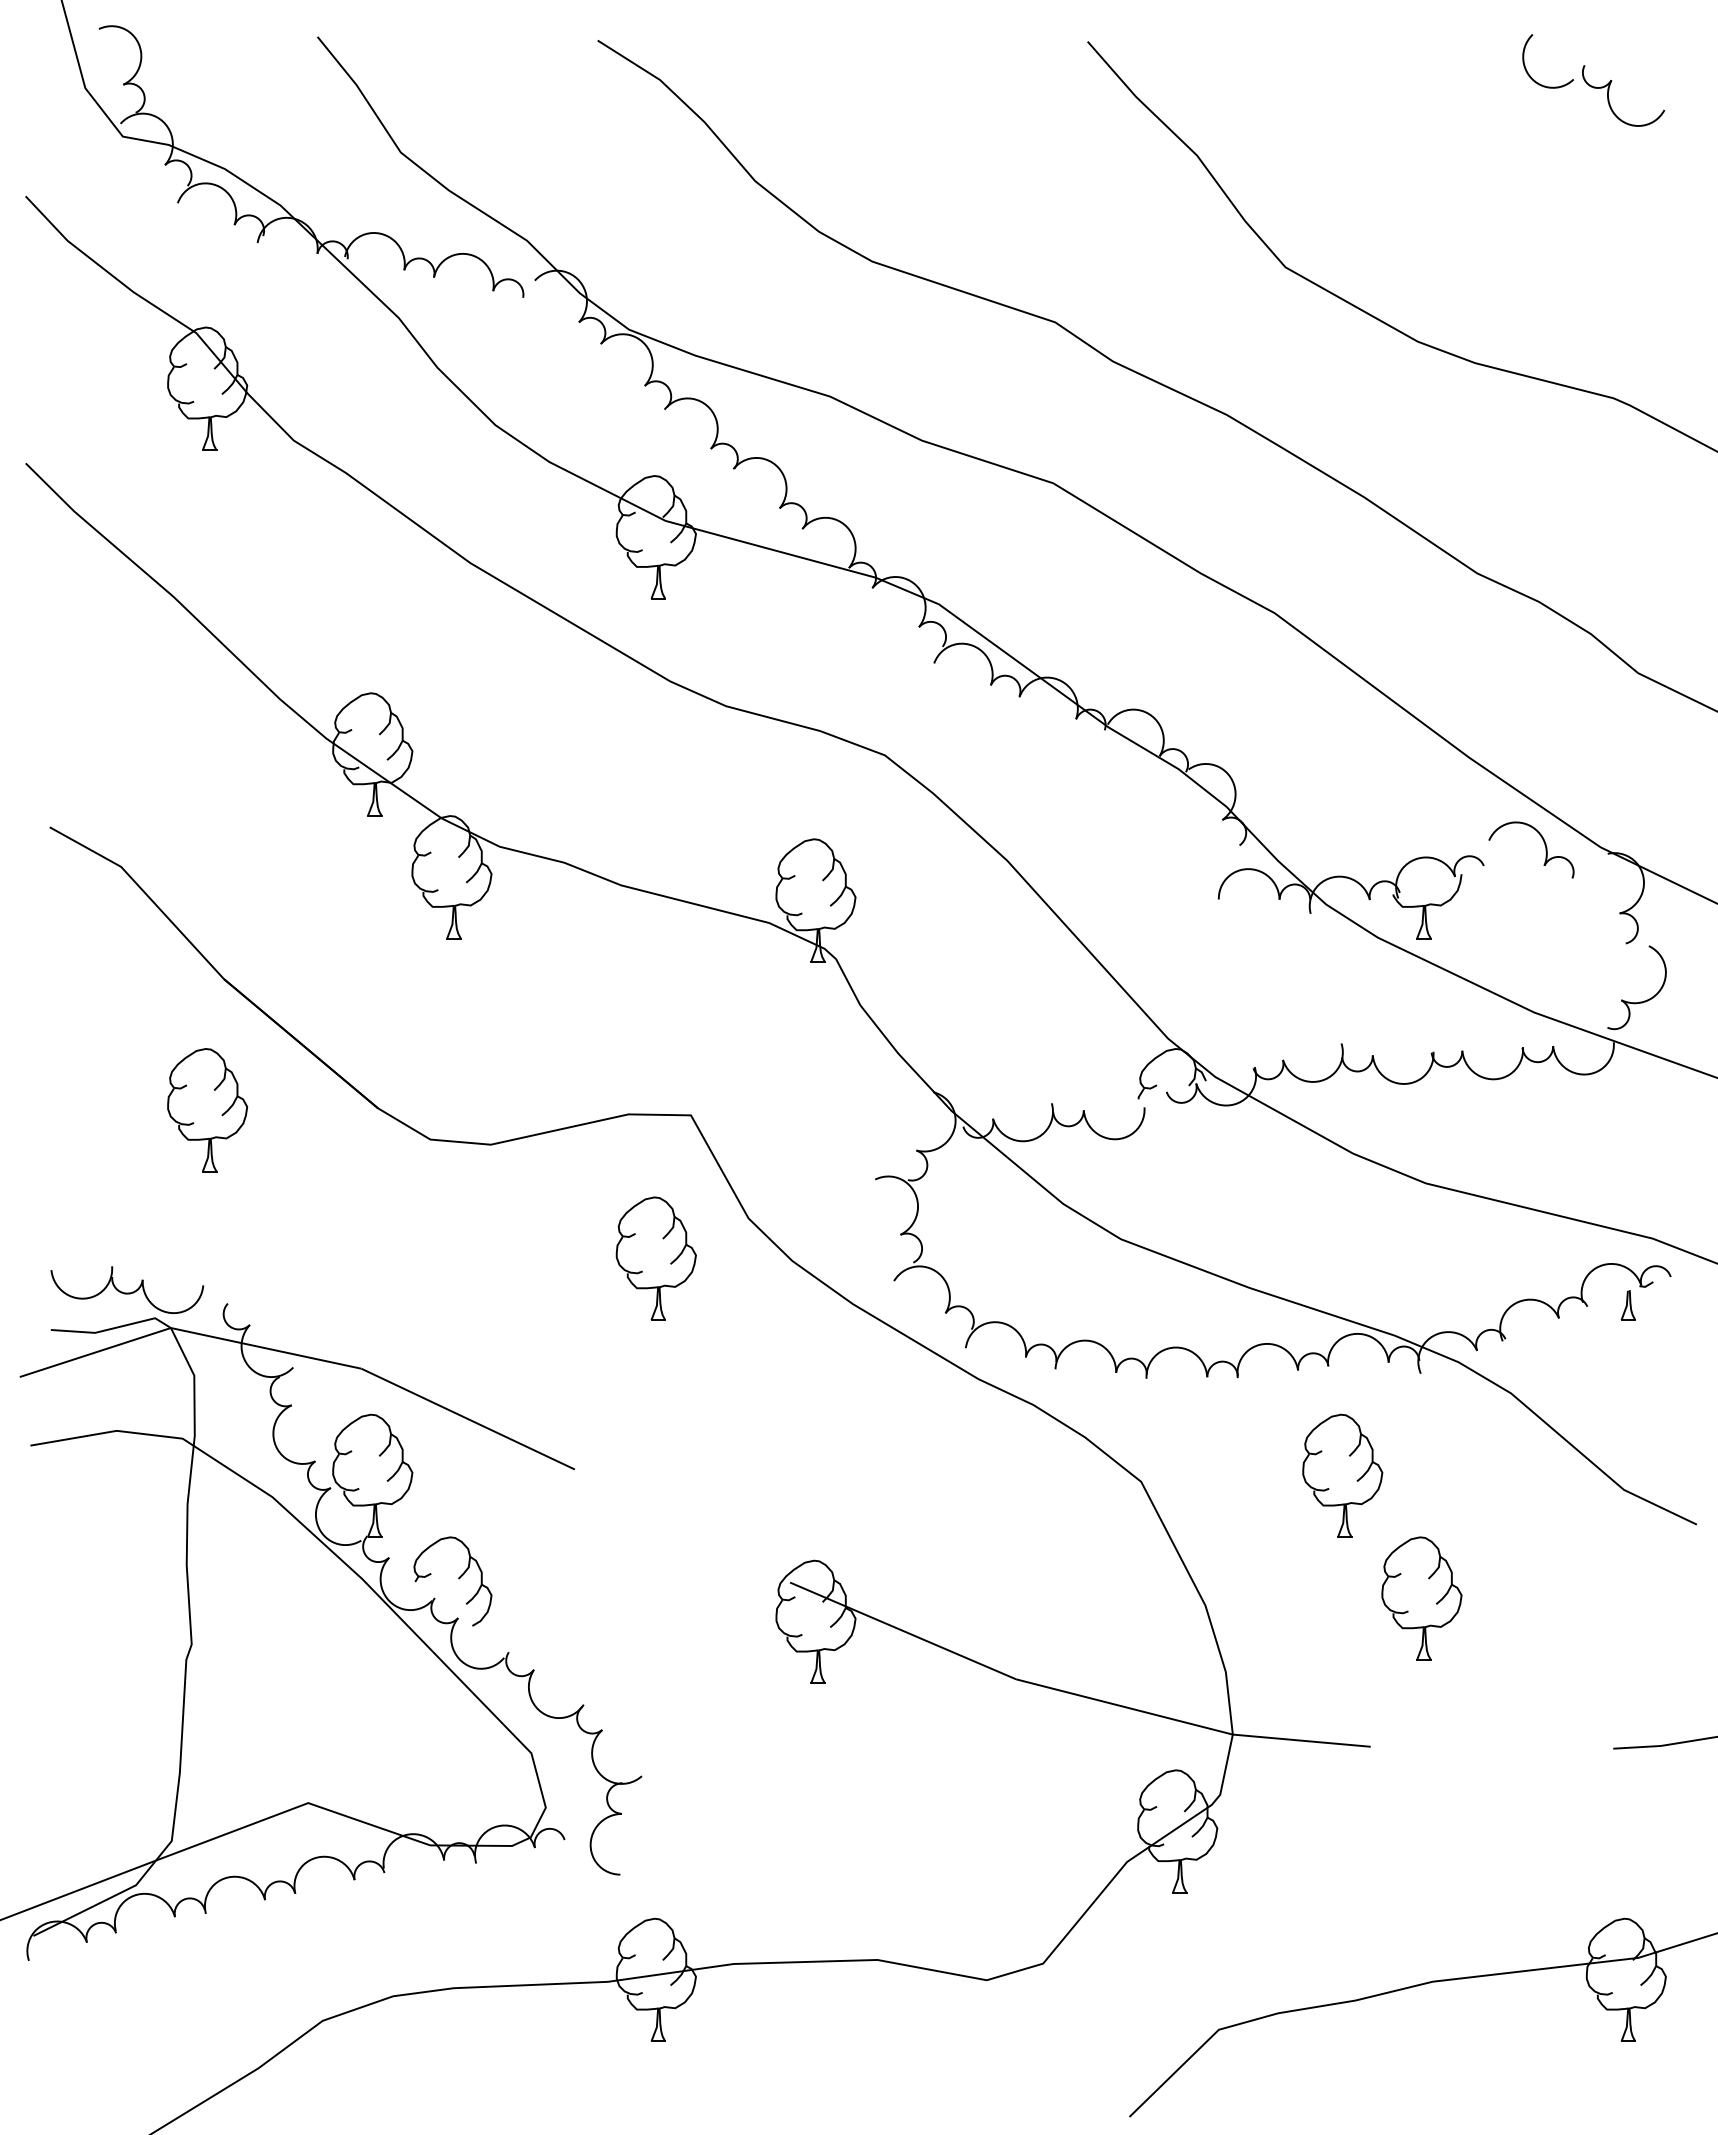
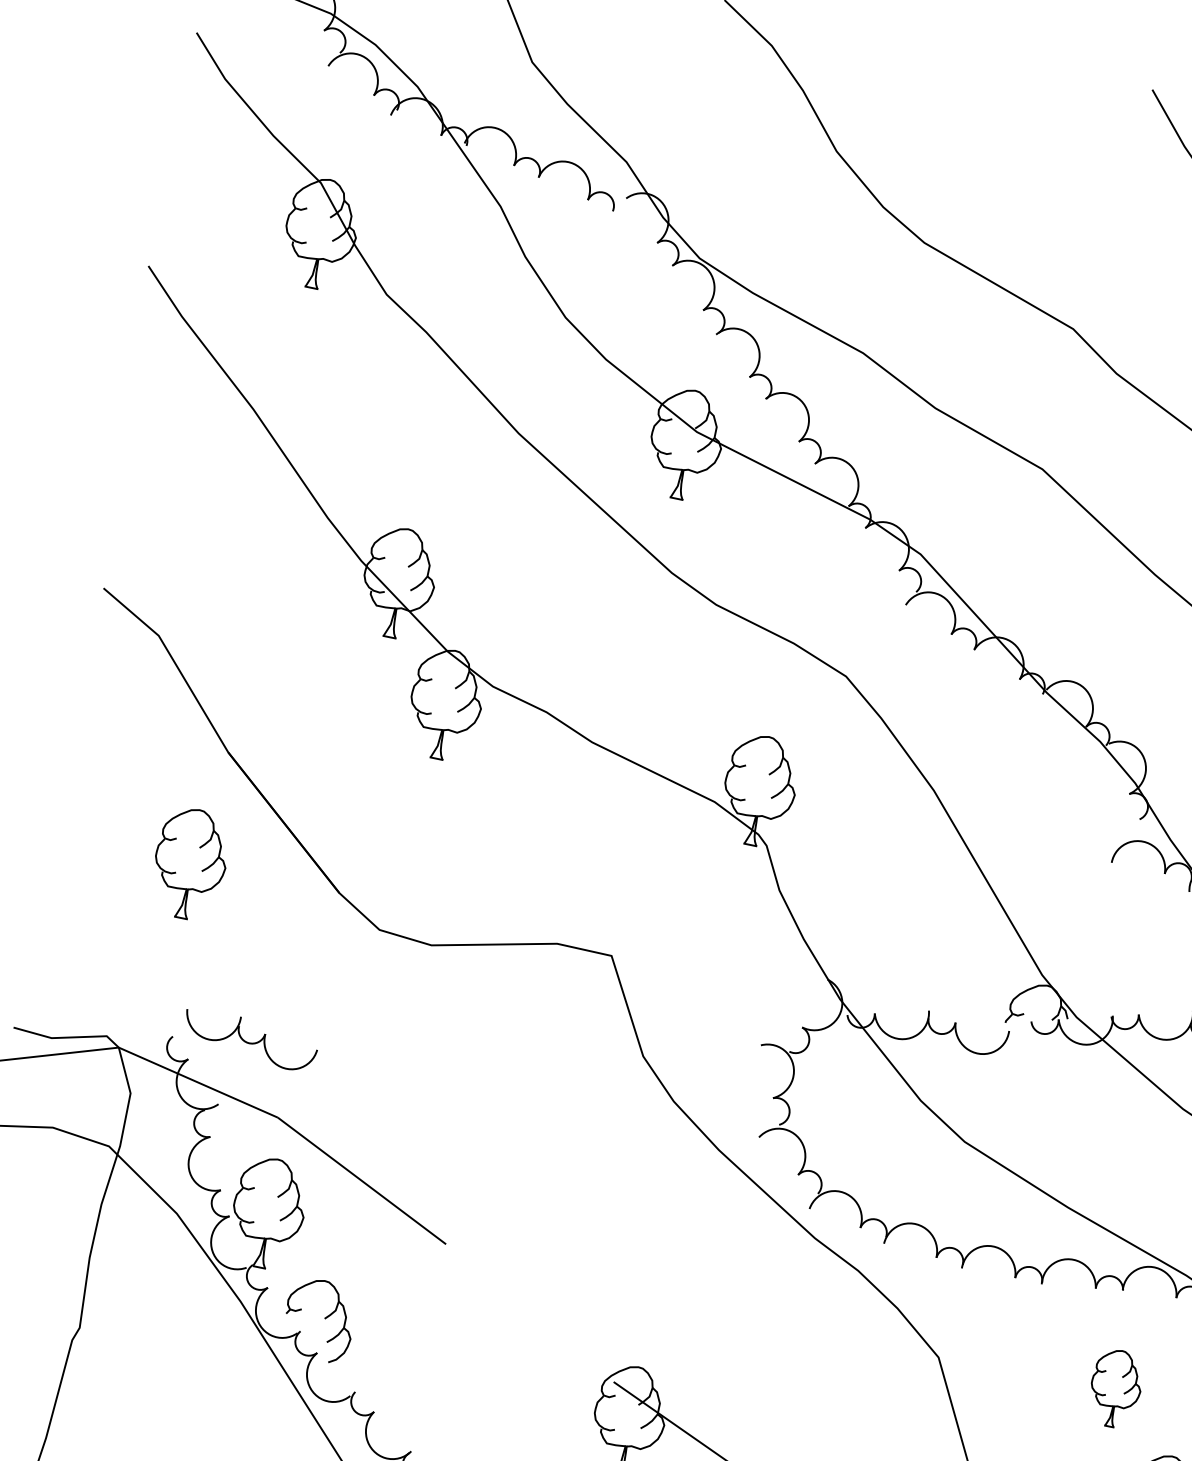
part: (655, 1258) -> (554, 1074), removed
part: (127, 1289) -> (250, 1039), moved
part: (1342, 1475) -> (1115, 1388), size x0.7

